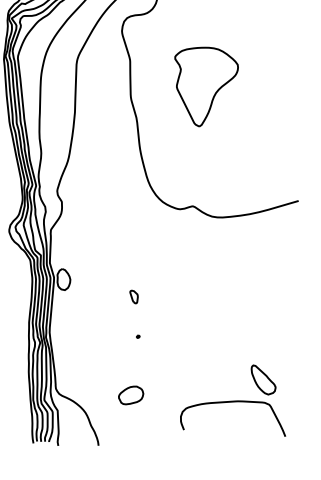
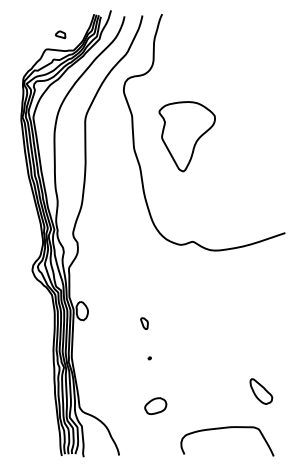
part: (204, 86) -> (186, 136), moved
part: (130, 394) -> (155, 405), moved
curve: (234, 402) -> (227, 428), moved

